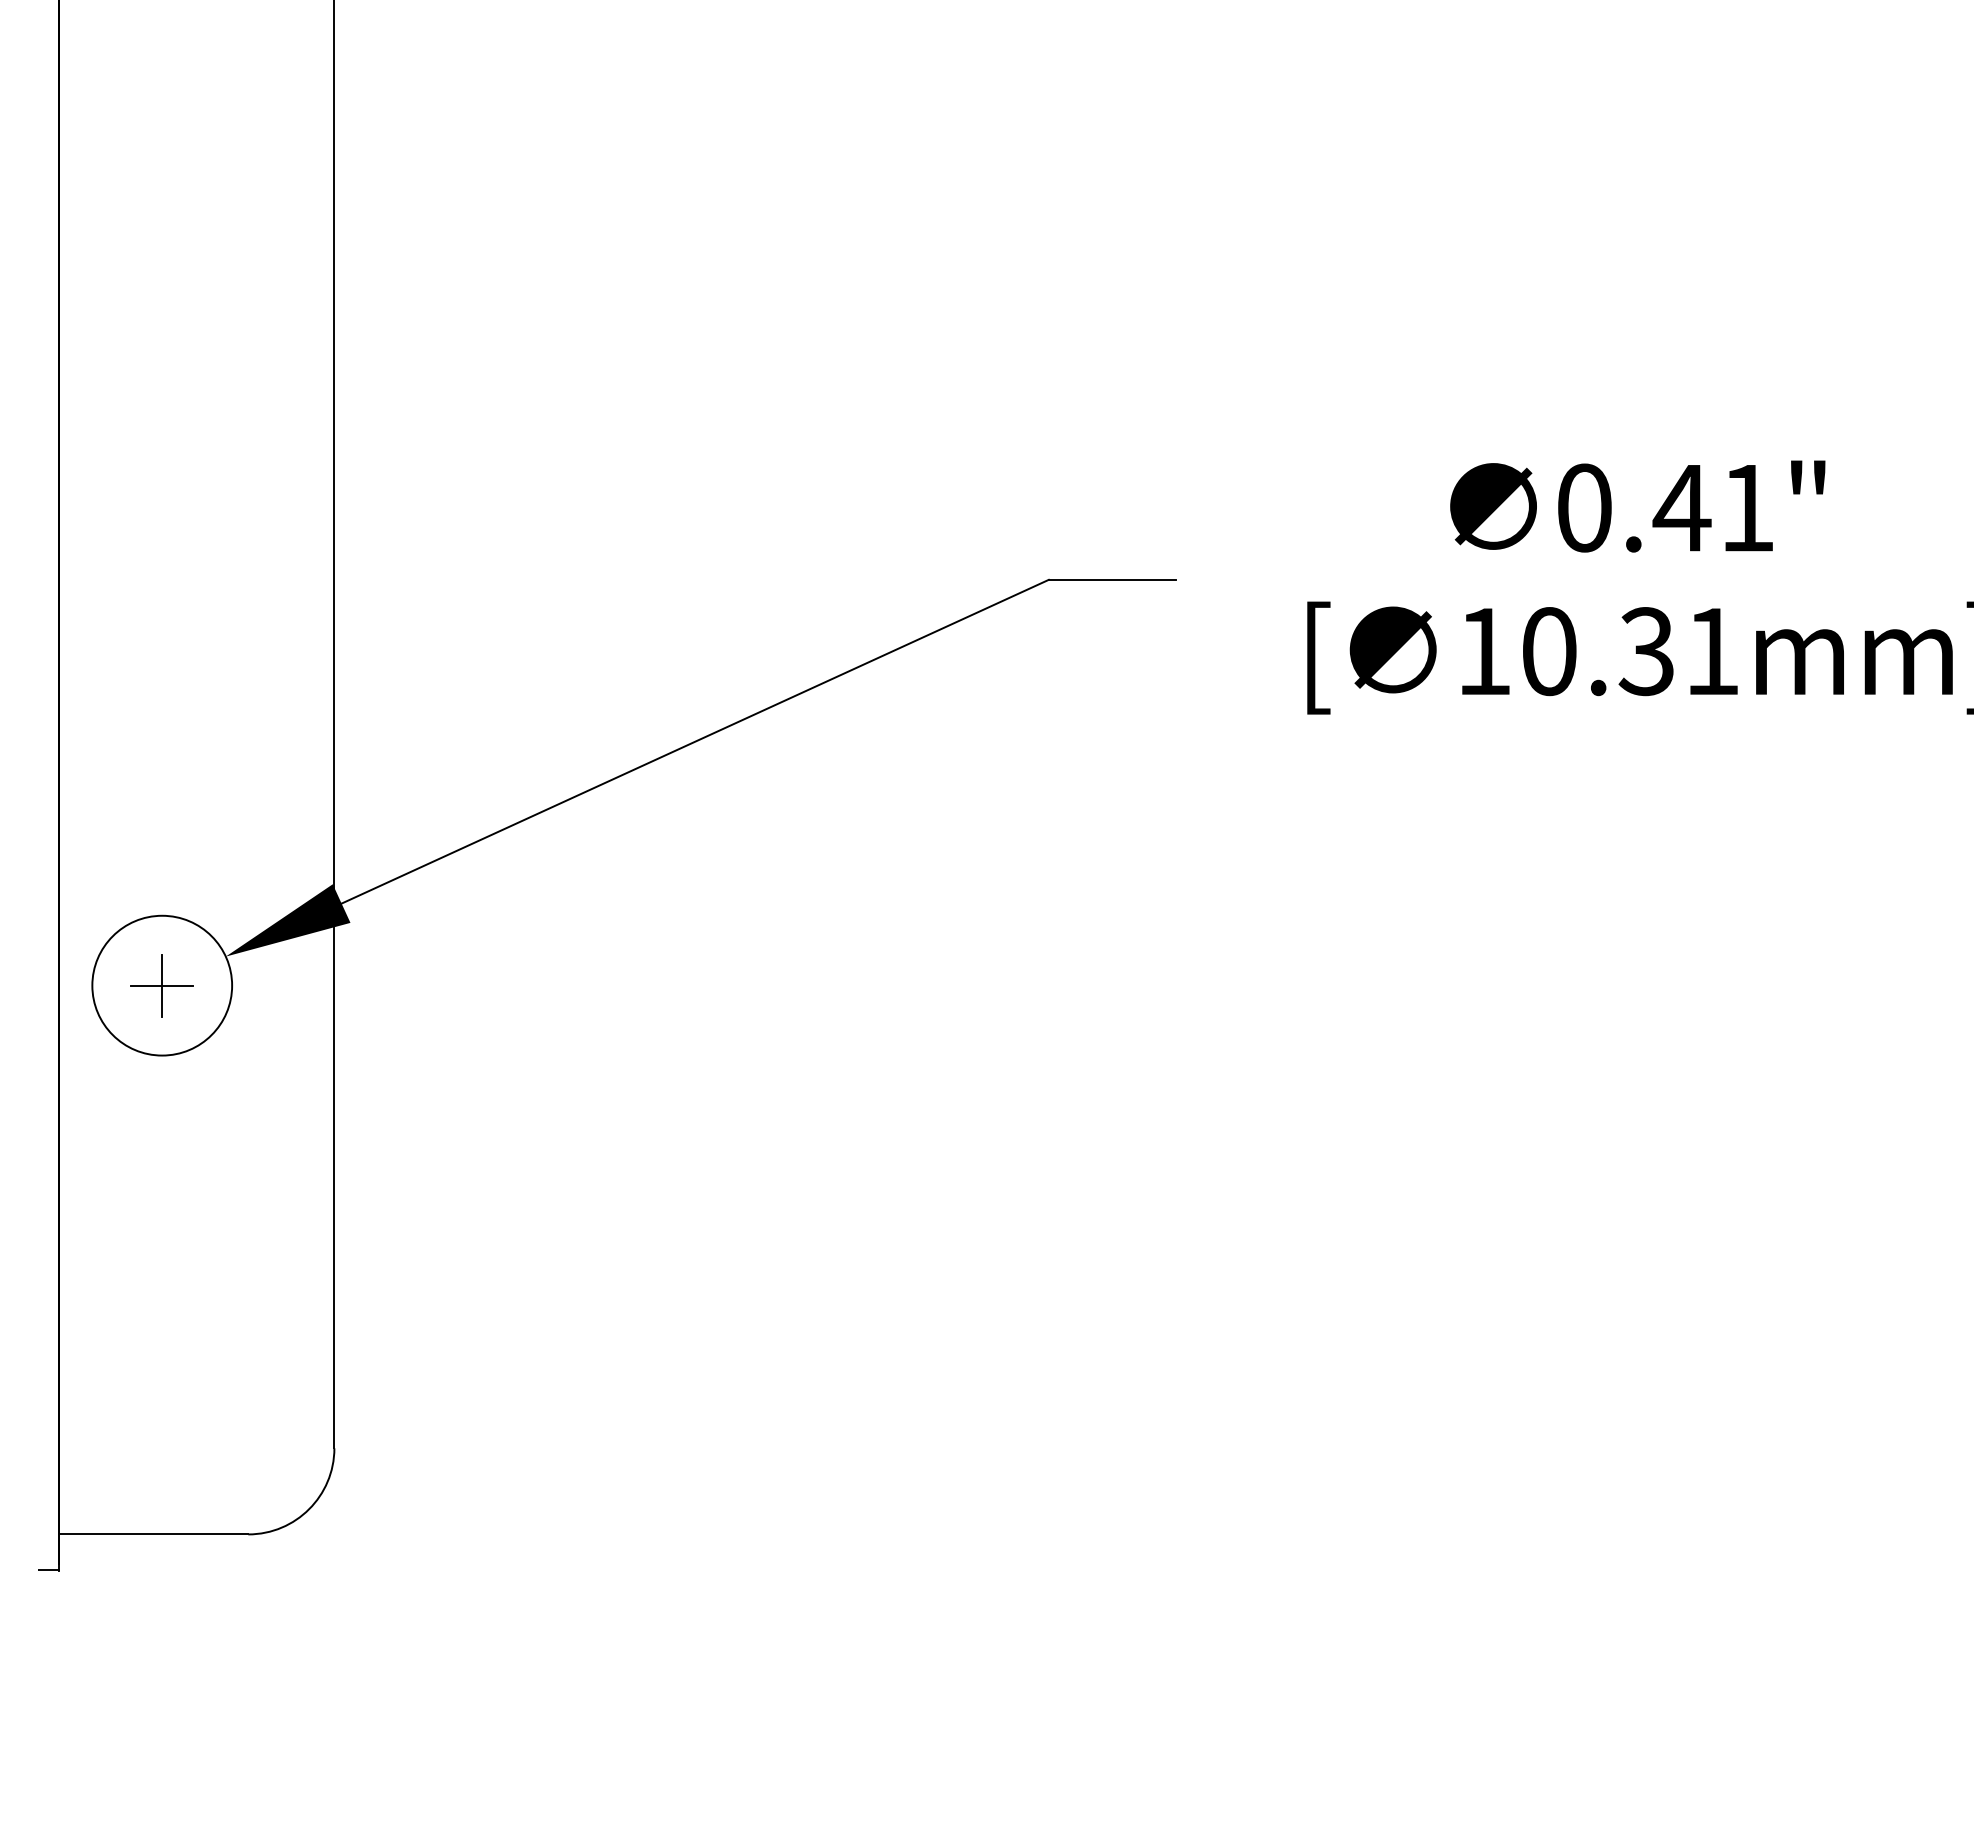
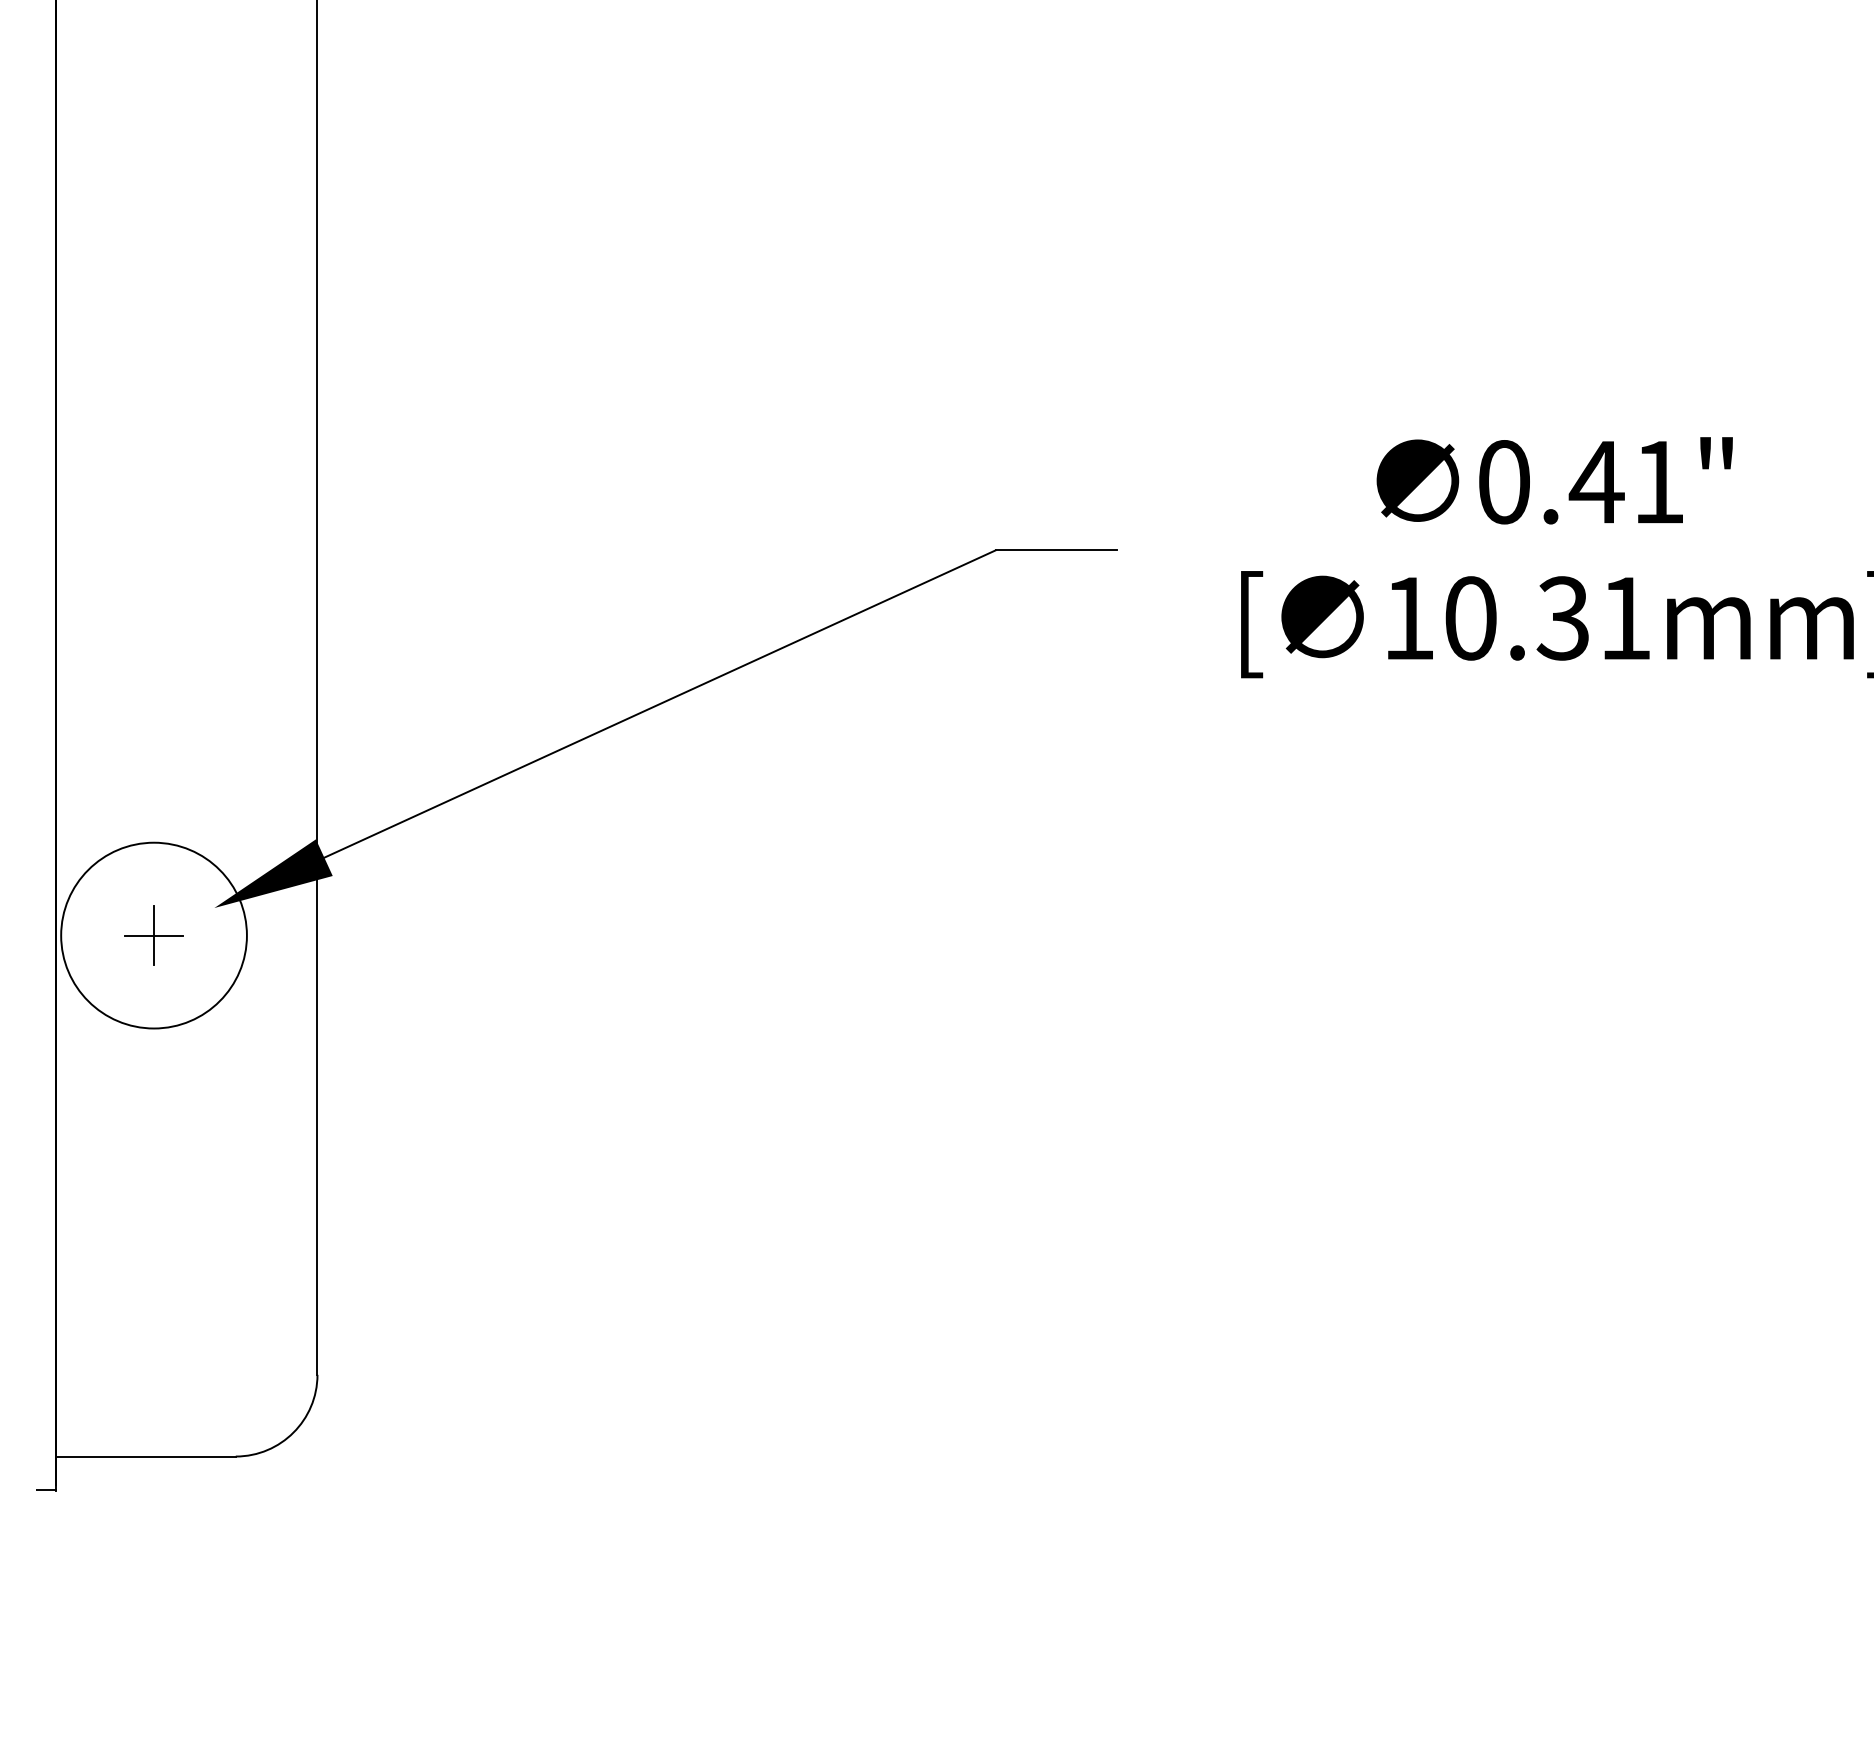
circle: (162, 985) -> (154, 935), size x1.4

